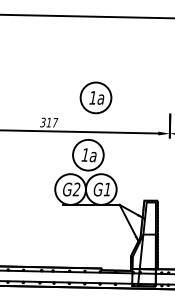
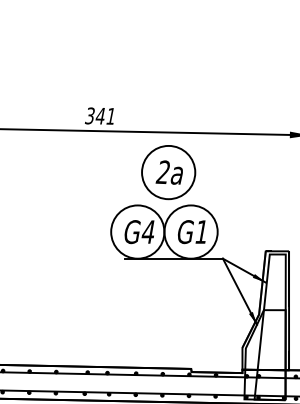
part: (95, 97) -> (180, 72), removed
text: (52, 122) -> (106, 115), 317 -> 341
text: (85, 154) -> (163, 171), 1a -> 2a
text: (76, 189) -> (148, 231), G2 -> G4

